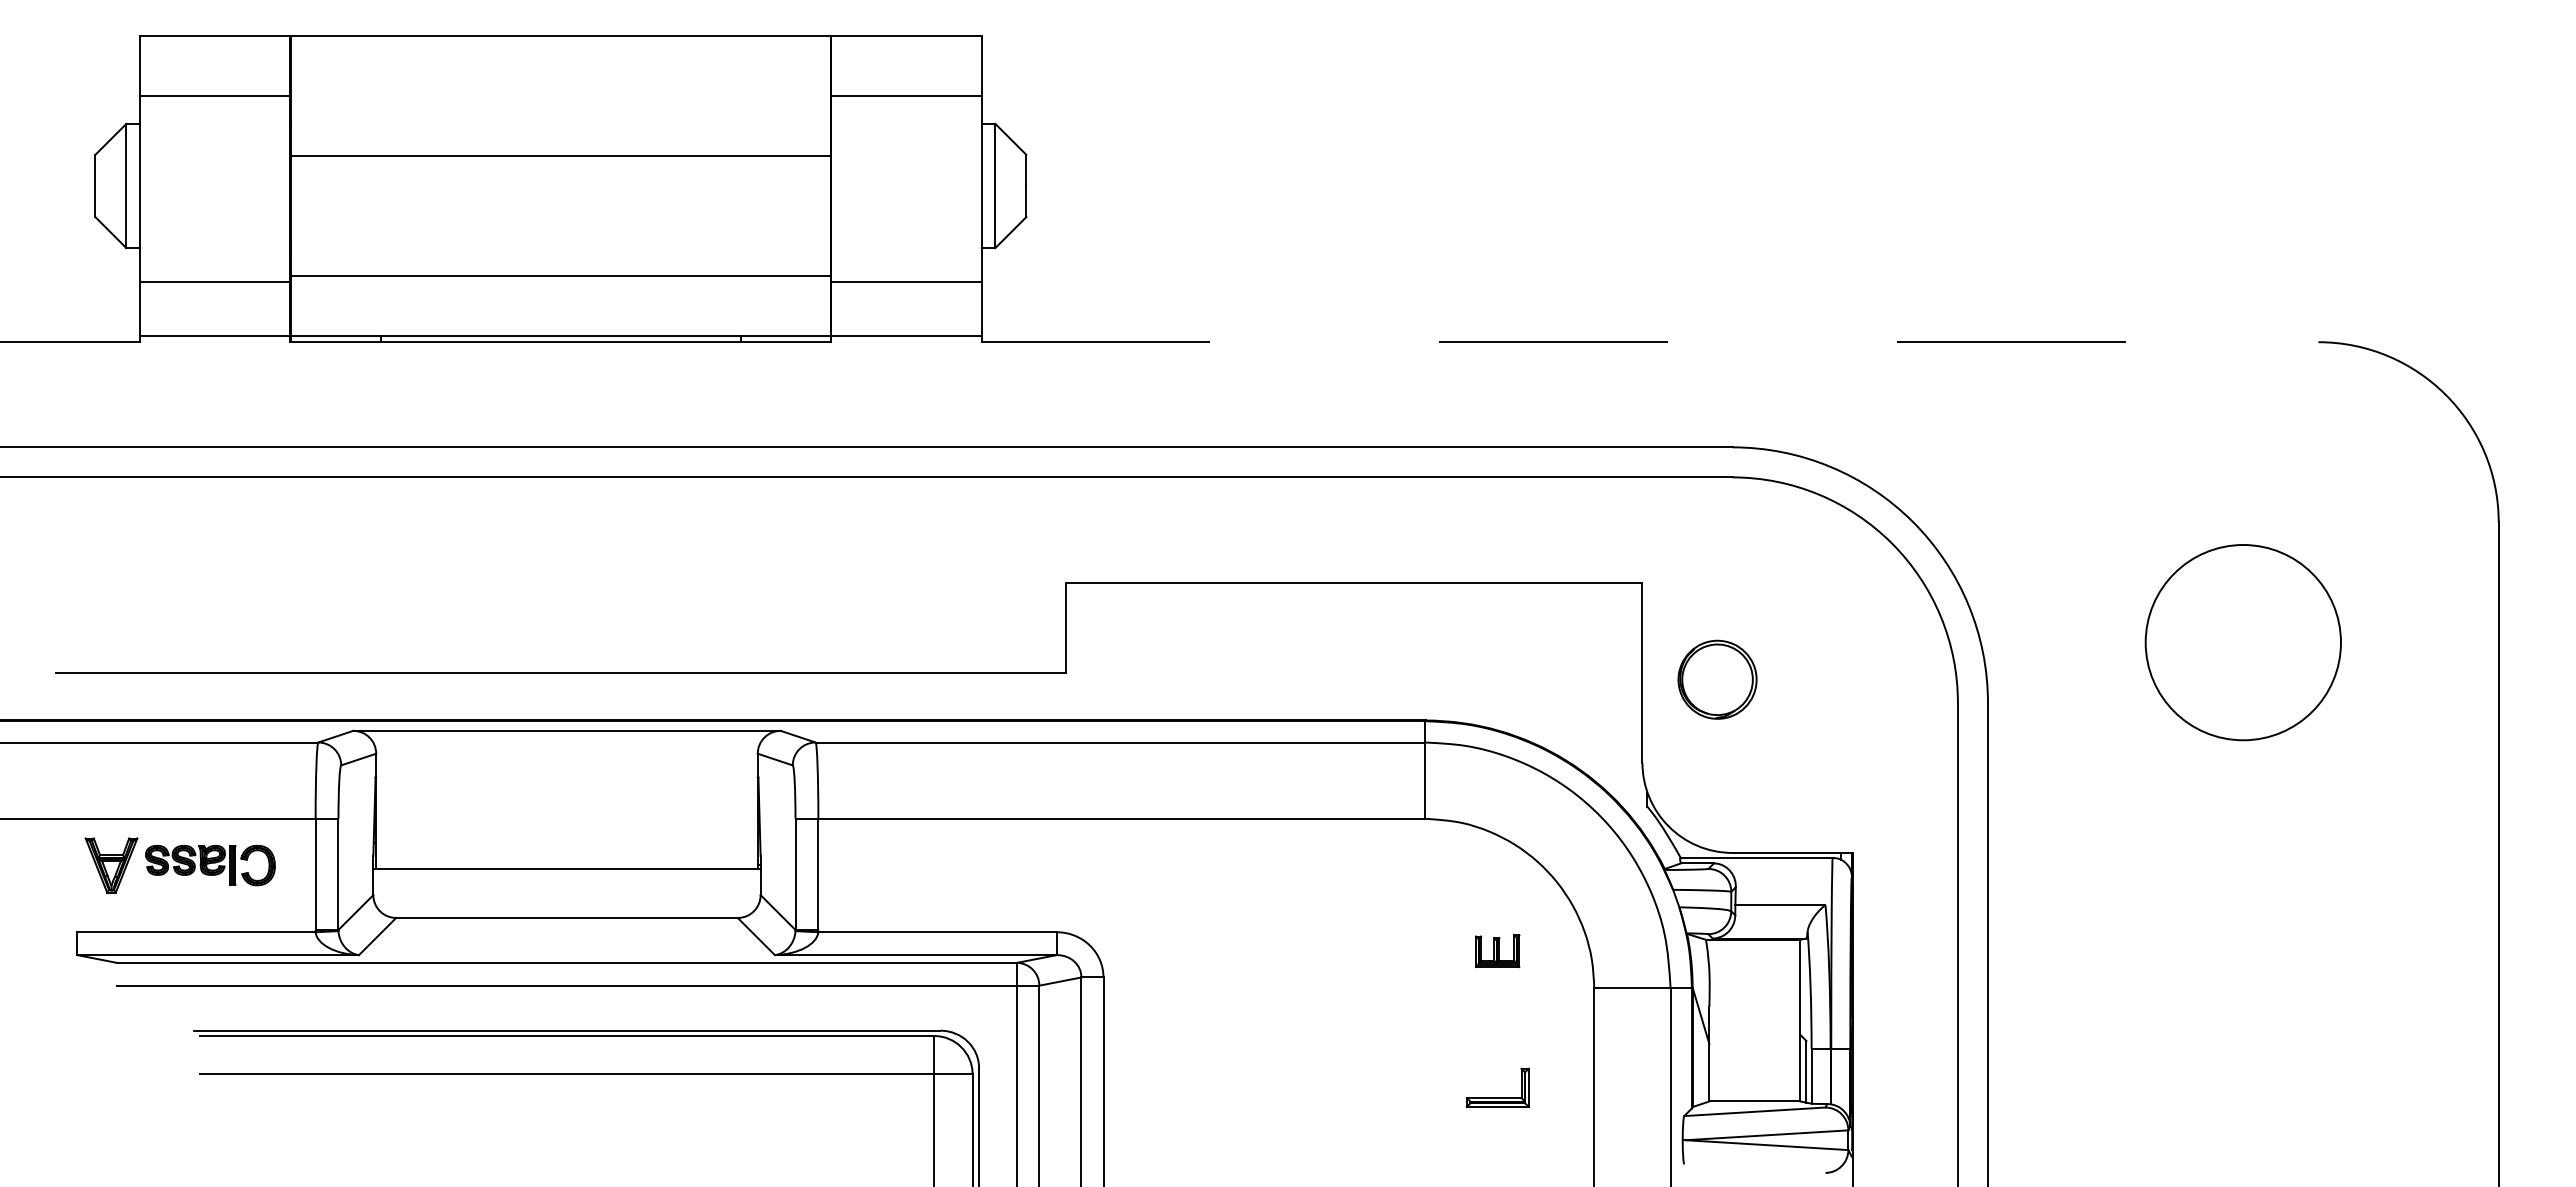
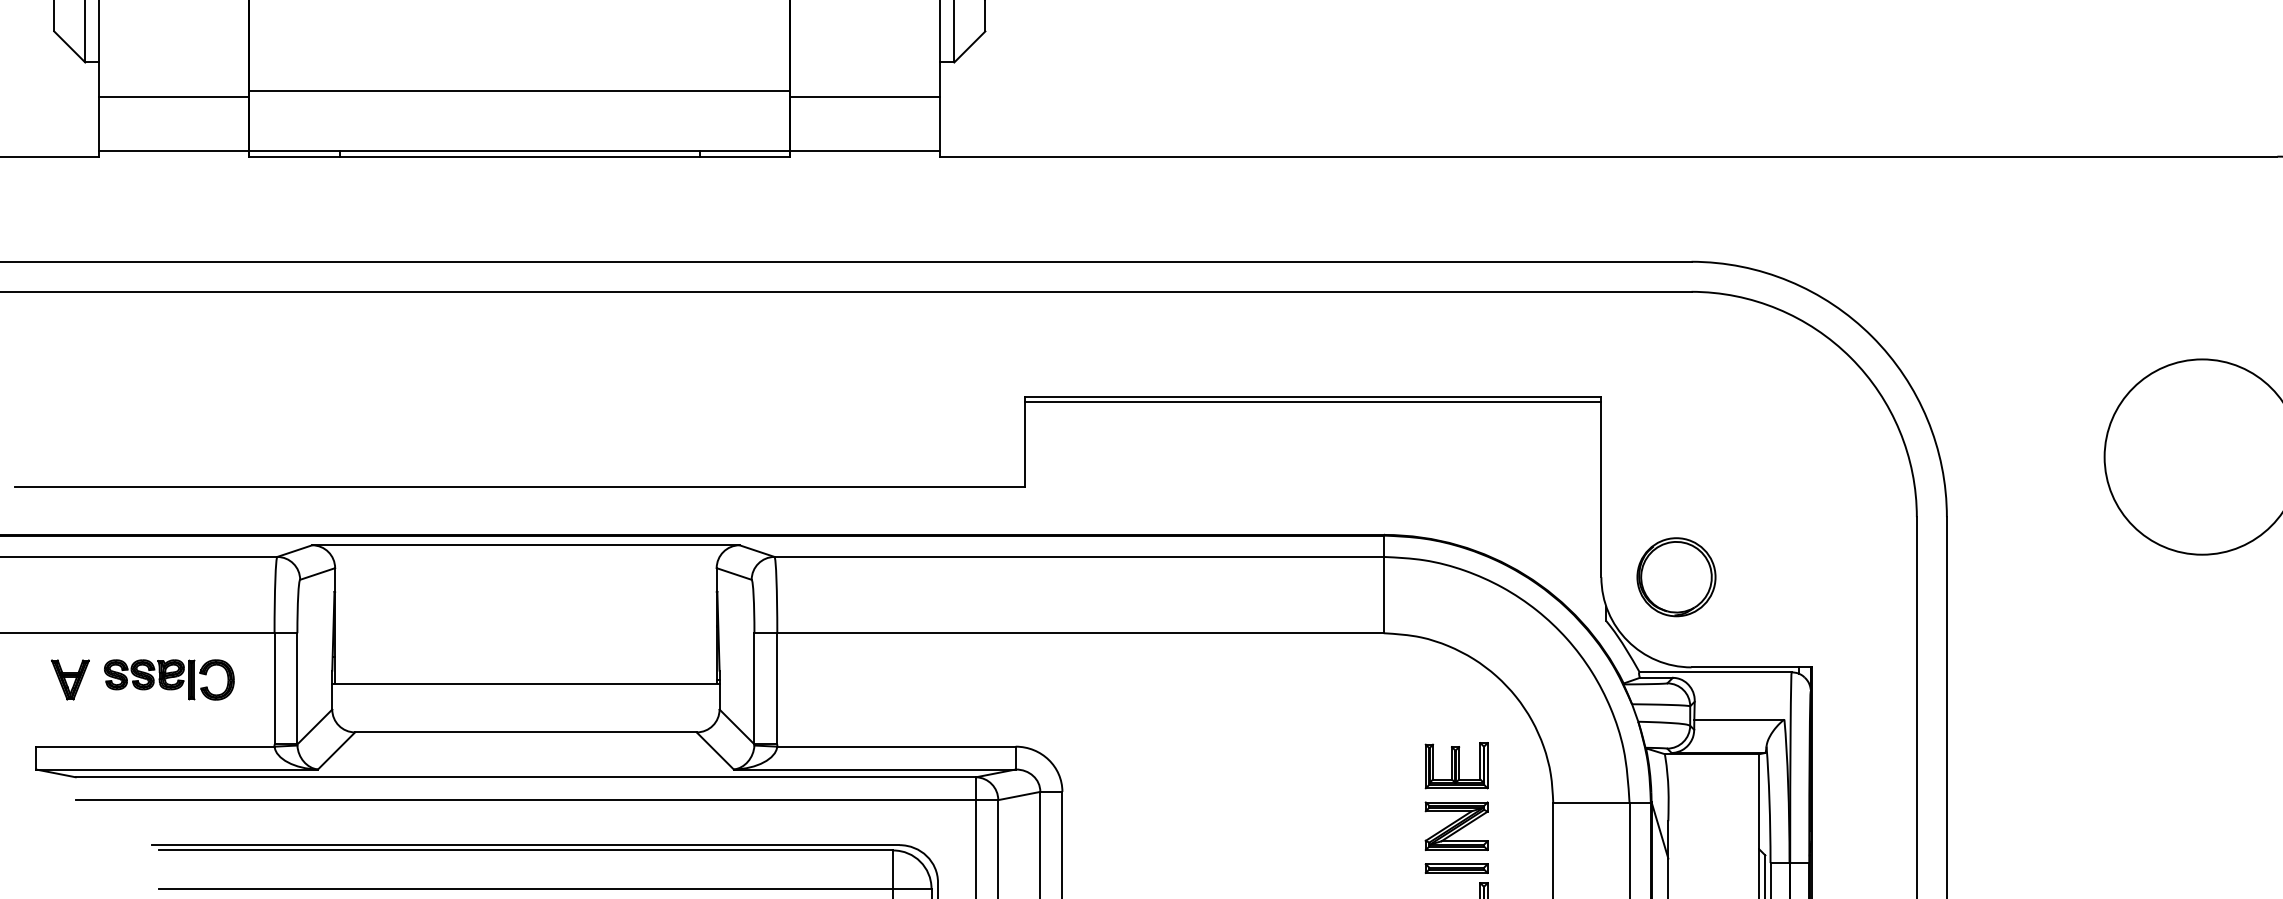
line: (1650, 342) -> (1609, 156), dashed -> solid
line: (1353, 587) -> (1312, 401), added
part: (1717, 679) -> (1676, 576), moved
part: (111, 865) -> (70, 679), size x0.71
part: (1497, 950) -> (1456, 764), size x1.43
part: (1497, 1011) -> (1456, 825), added
part: (1497, 1053) -> (1456, 867), added

